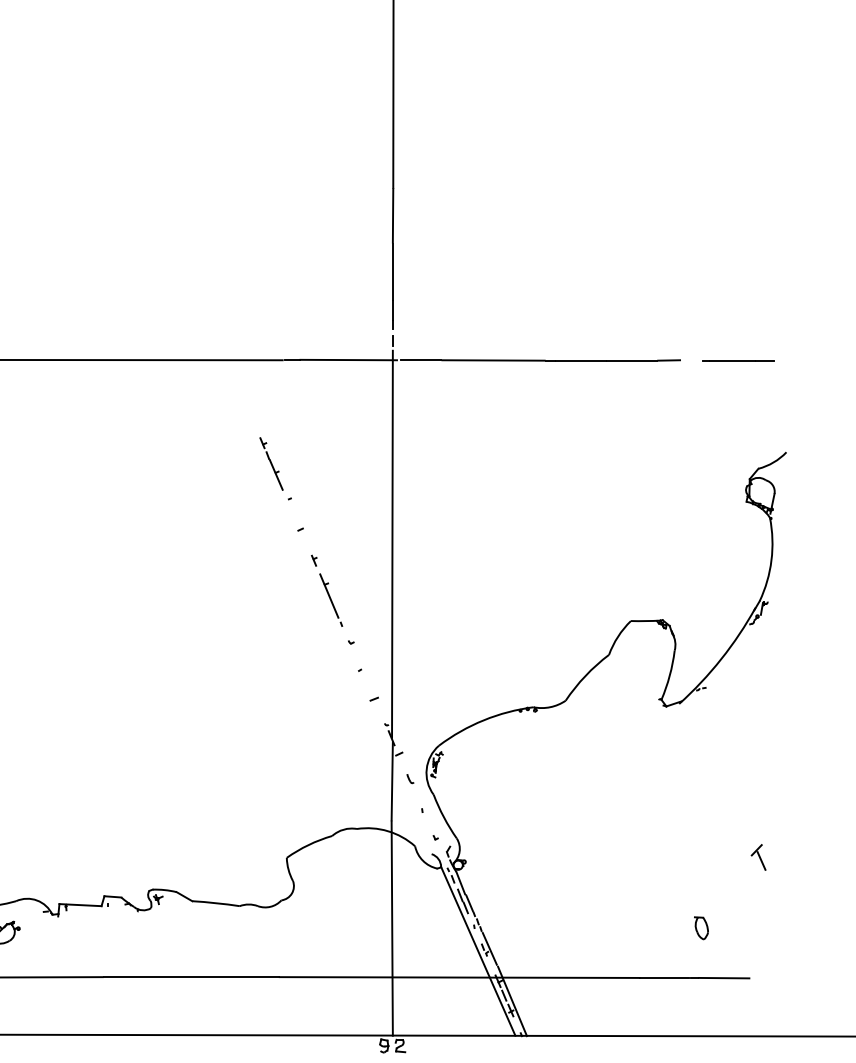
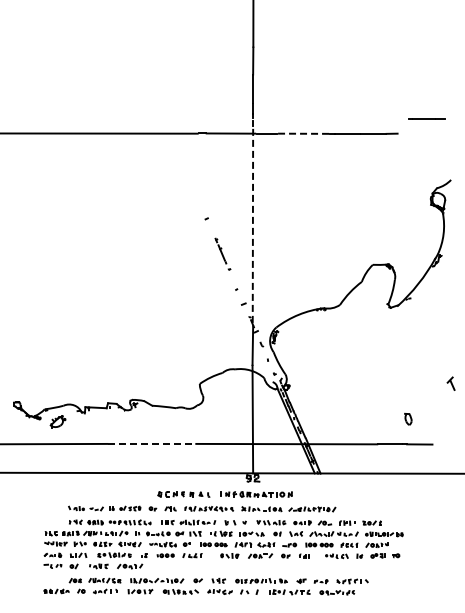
line: (492, 359) -> (303, 133), solid -> dashed
line: (737, 359) -> (426, 118), moved
part: (274, 467) -> (193, 187), removed
line: (391, 544) -> (252, 226), solid -> dashed
part: (331, 600) -> (222, 254), size x0.7
part: (757, 856) -> (450, 383), moved
line: (190, 976) -> (151, 443), solid -> dashed

